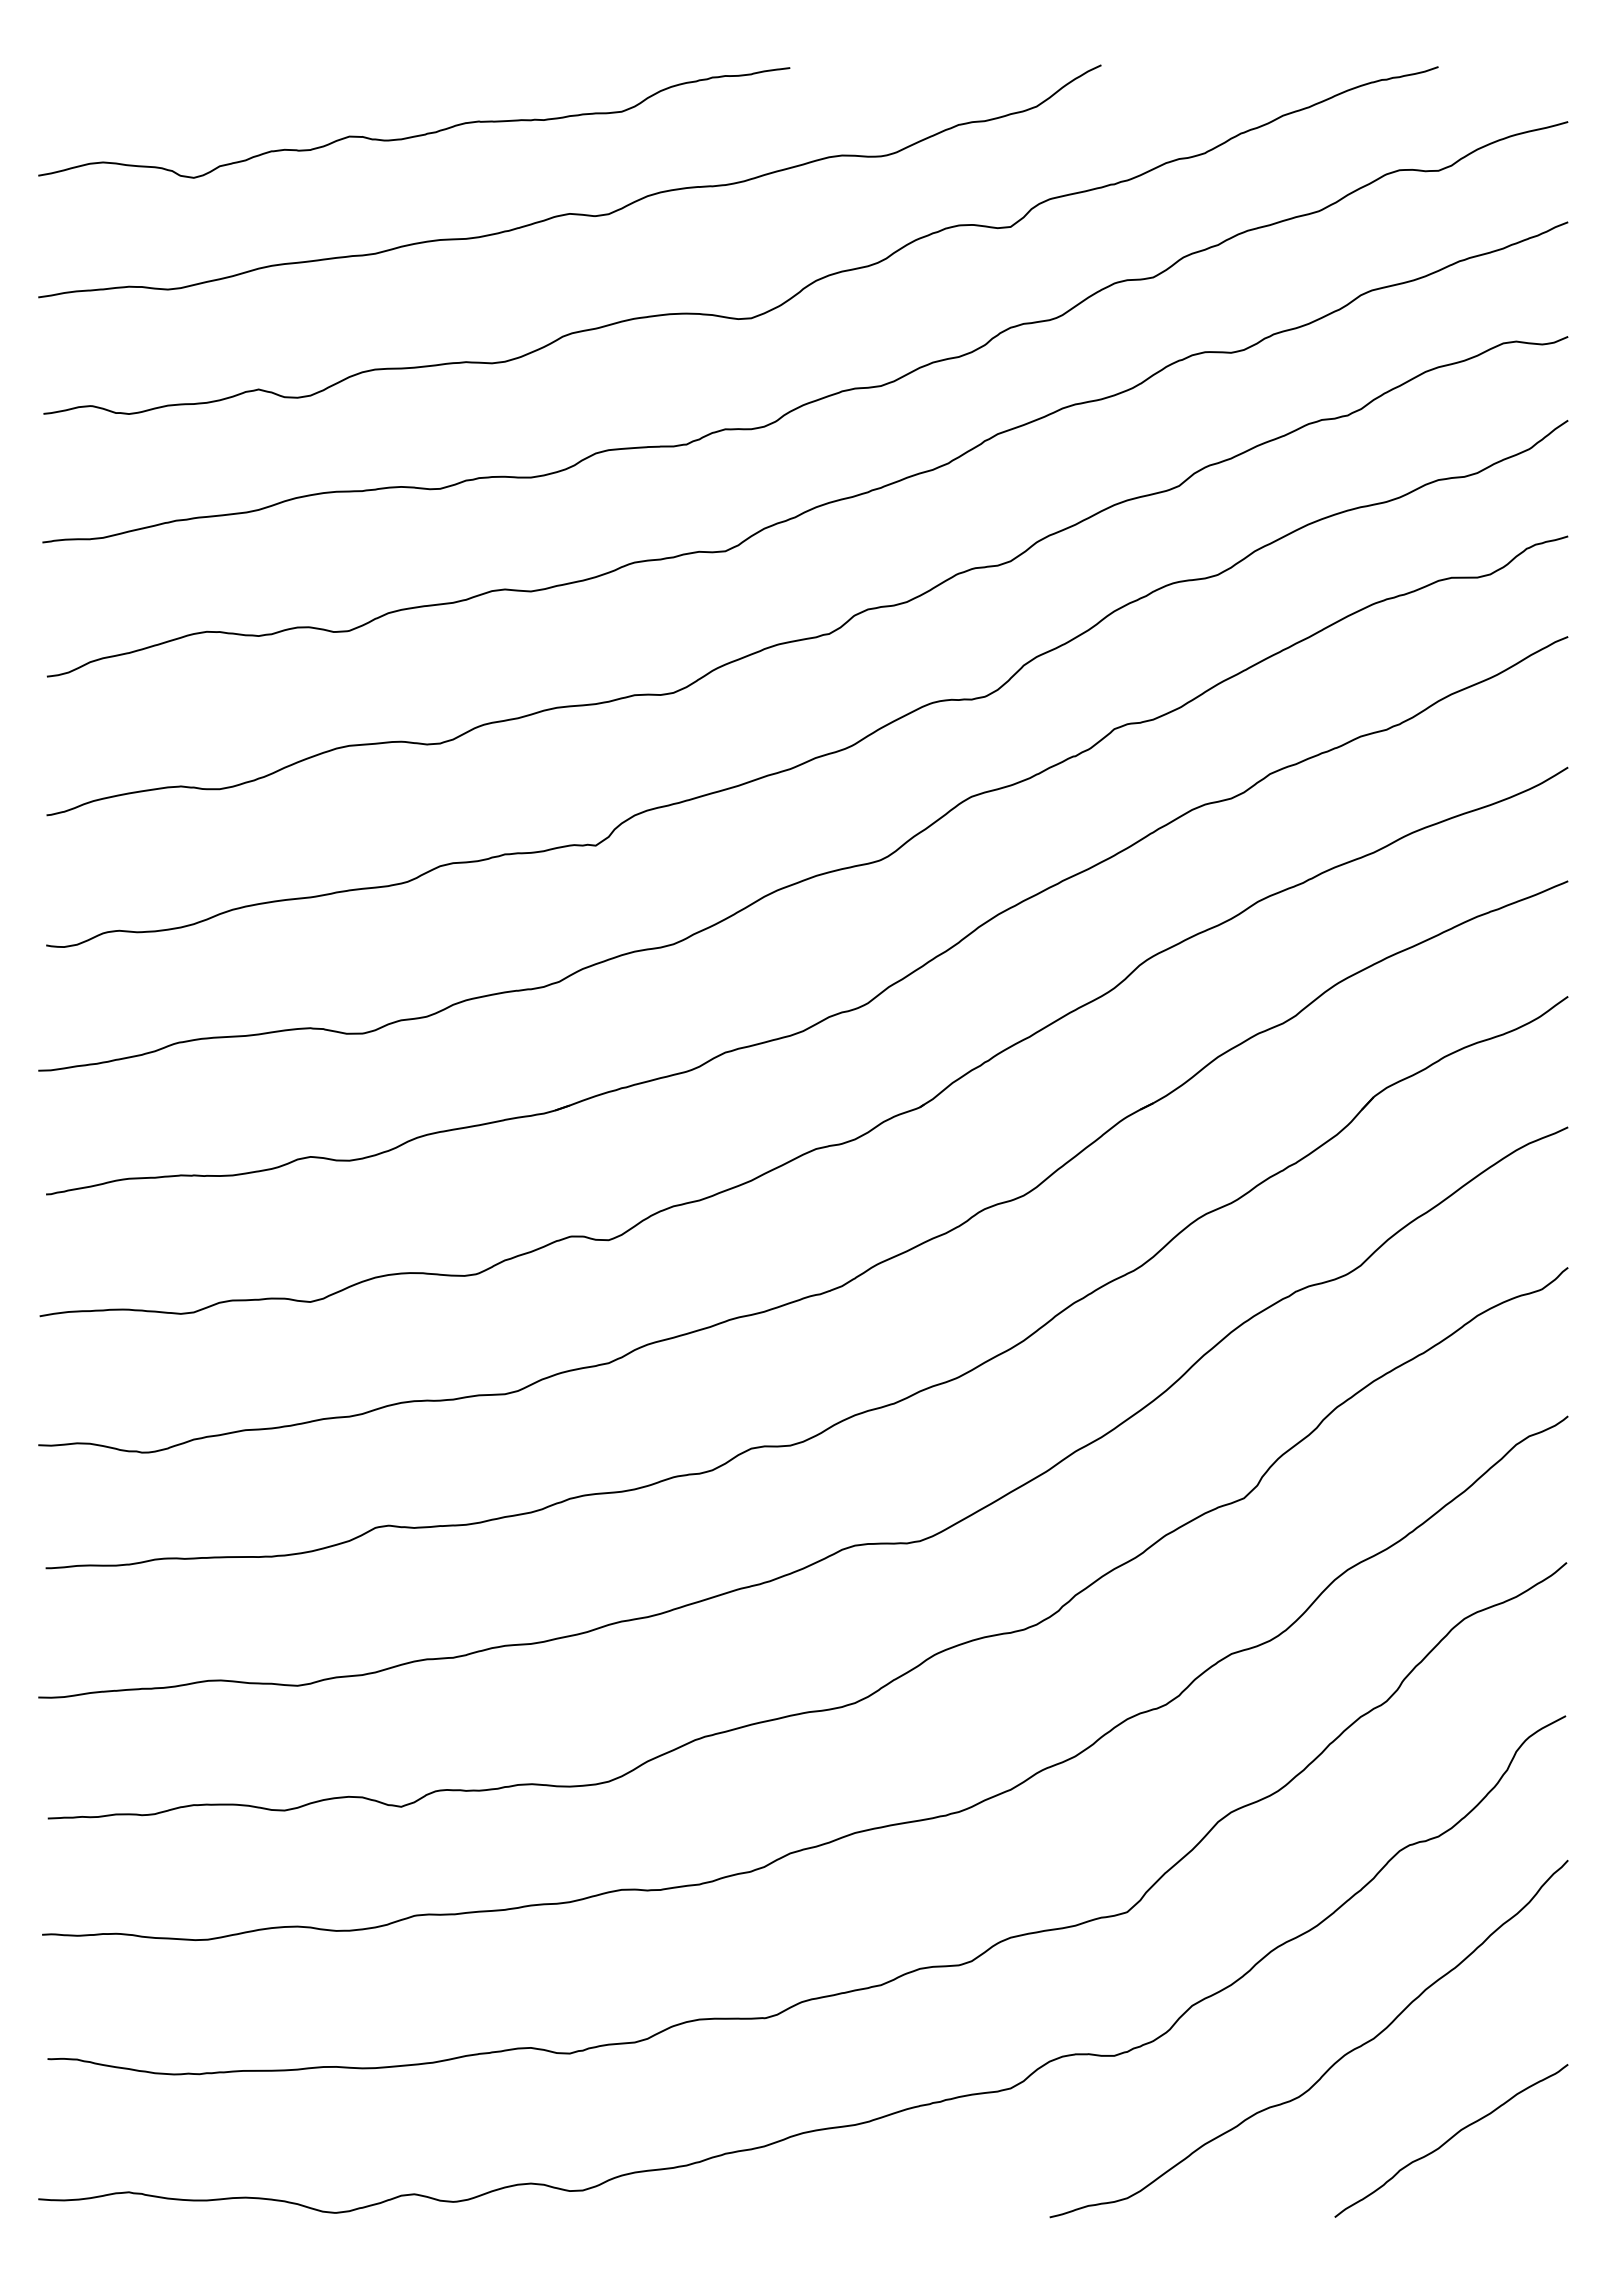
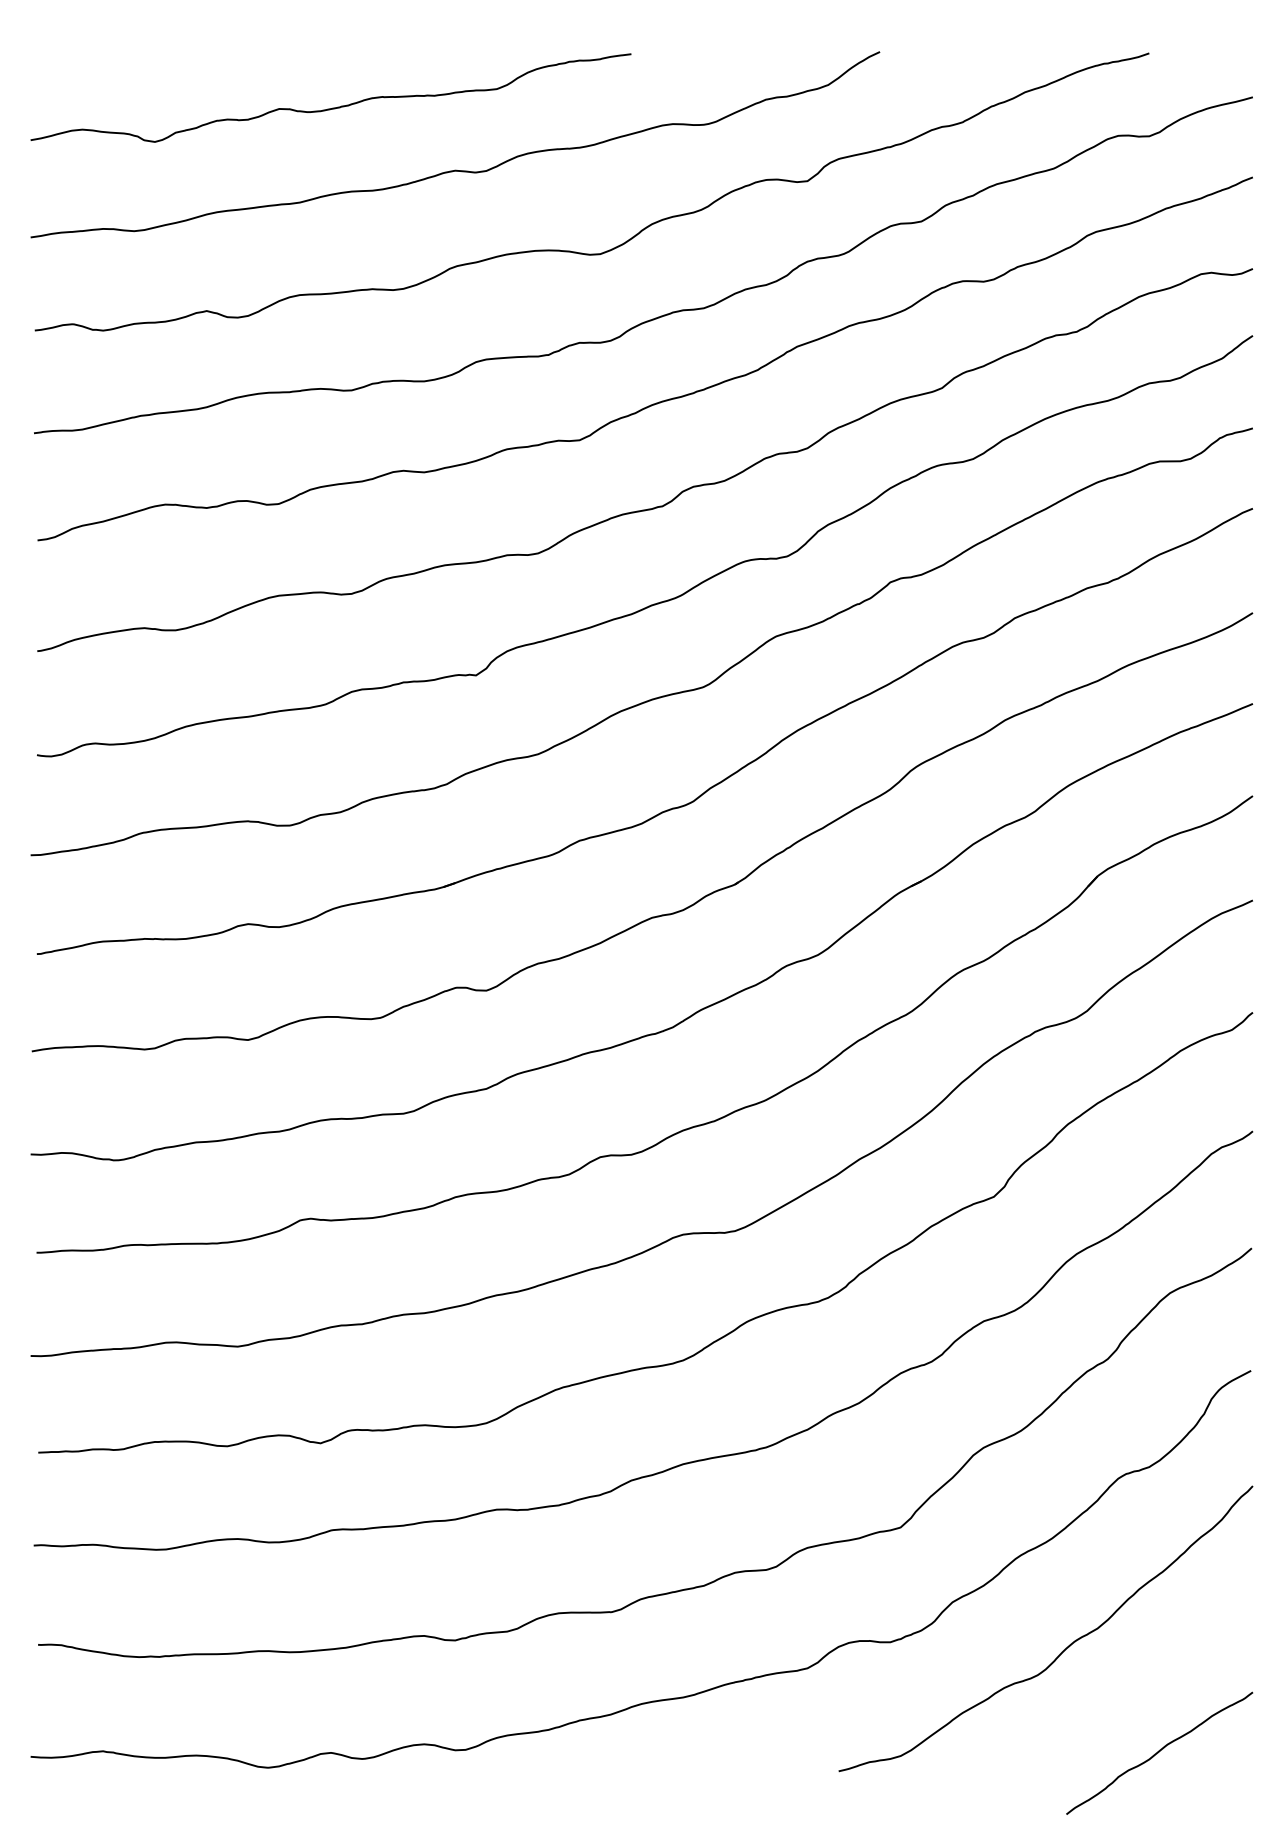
curve: (1451, 2139) -> (1159, 1752), moved

